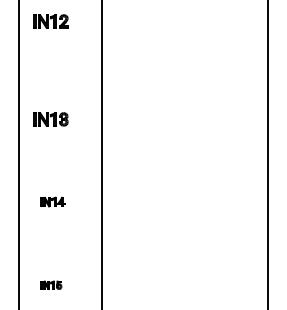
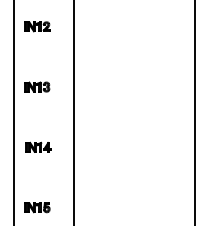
part: (51, 21) -> (37, 26), moved
part: (52, 201) -> (38, 146), size x1.43
part: (51, 284) -> (37, 207), size x1.67

